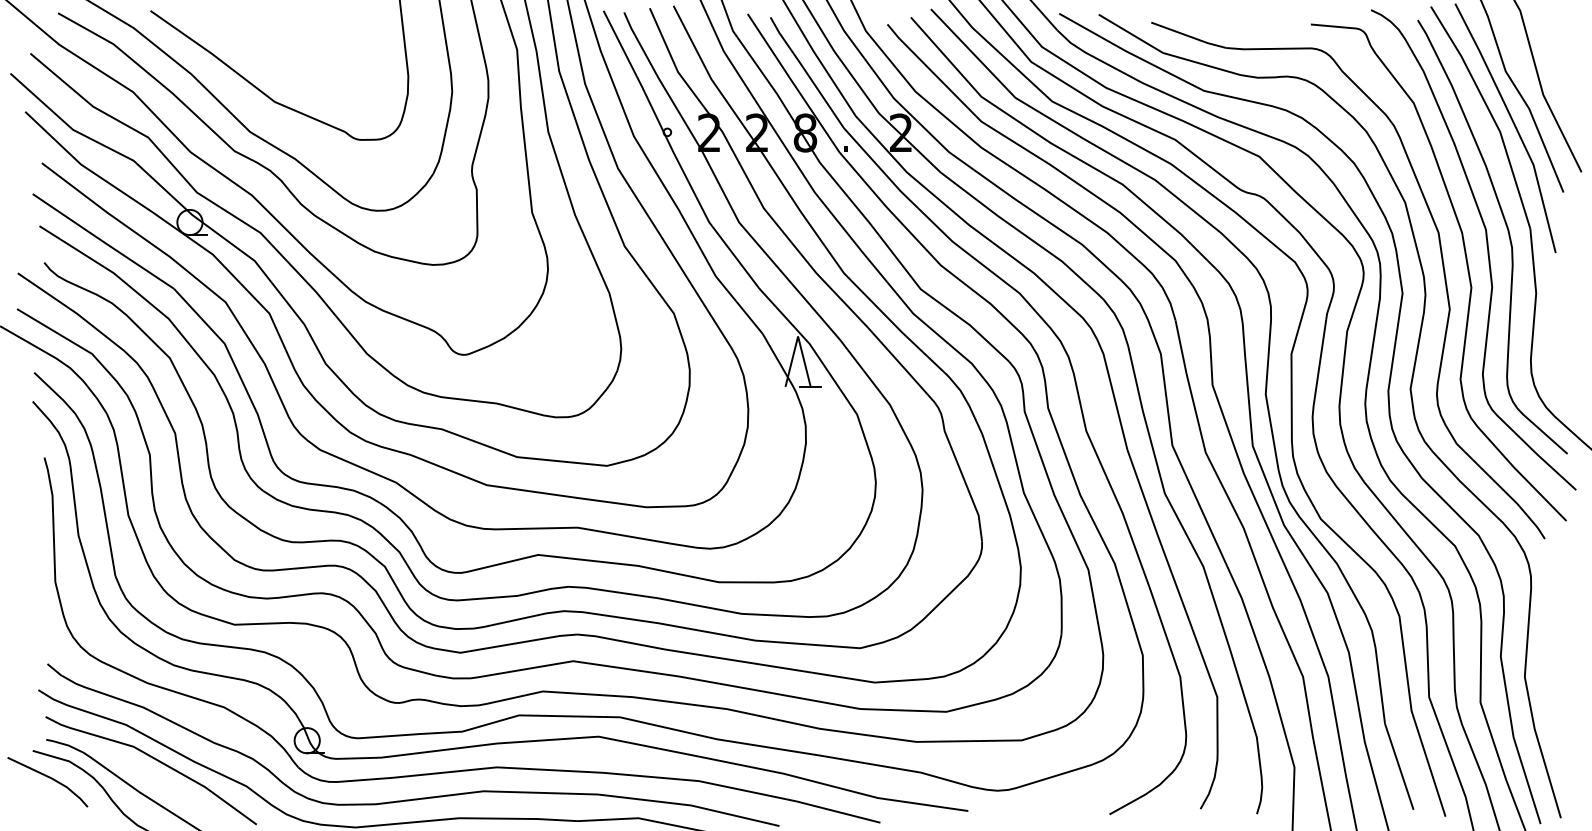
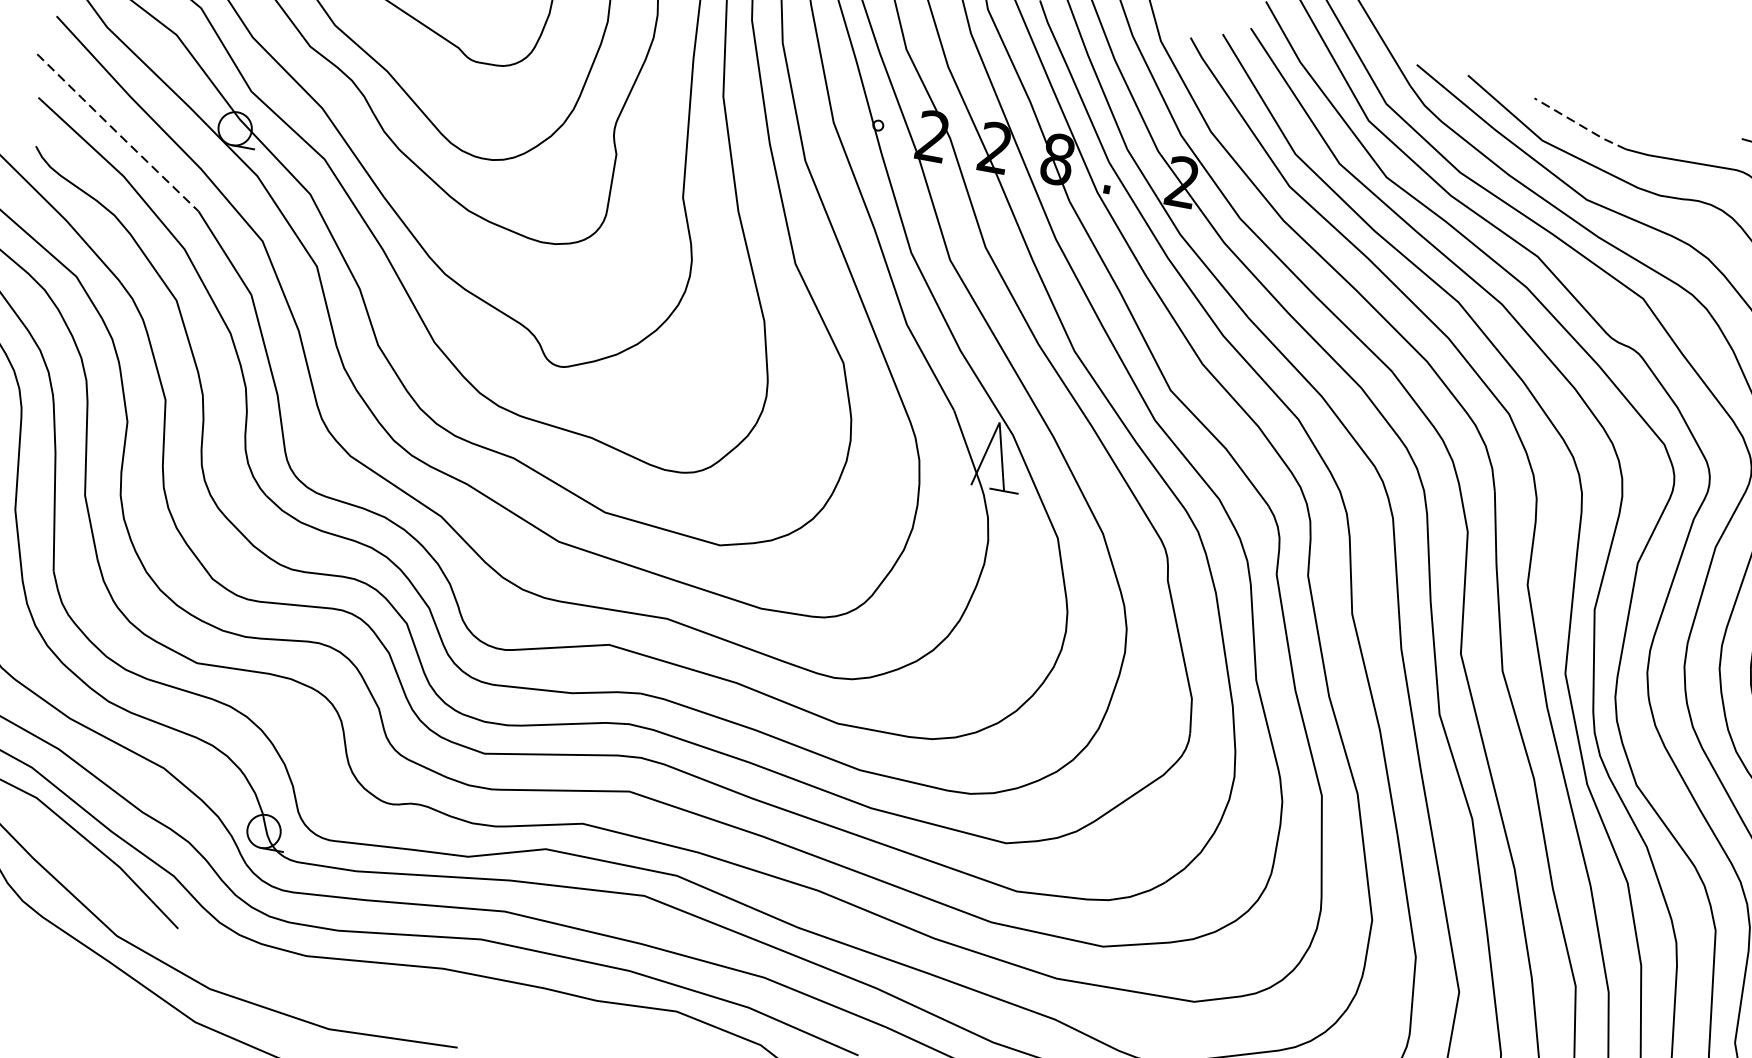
line: (1189, 36) -> (1580, 125), solid -> dashed
line: (103, 241) -> (118, 132), solid -> dashed

